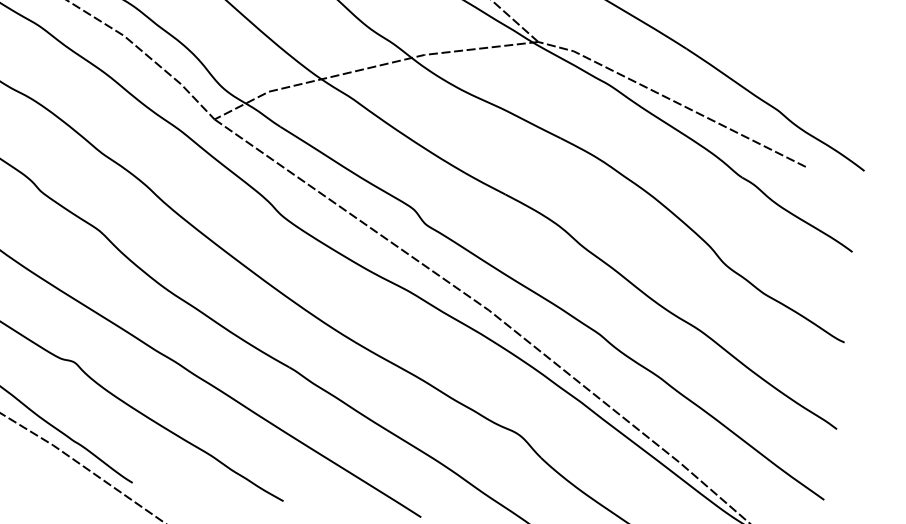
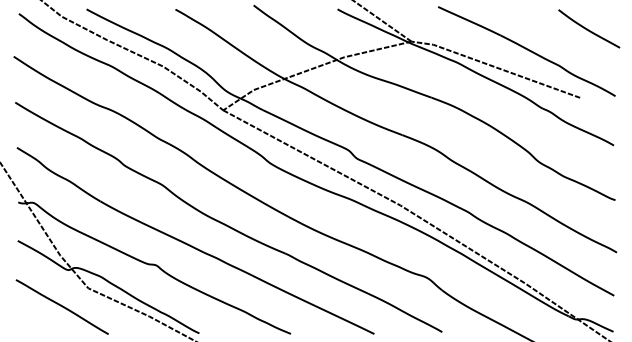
curve: (834, 55) -> (589, 29), added

